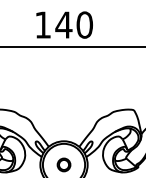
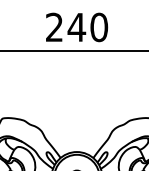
text: (42, 24) -> (53, 26), 140 -> 240

